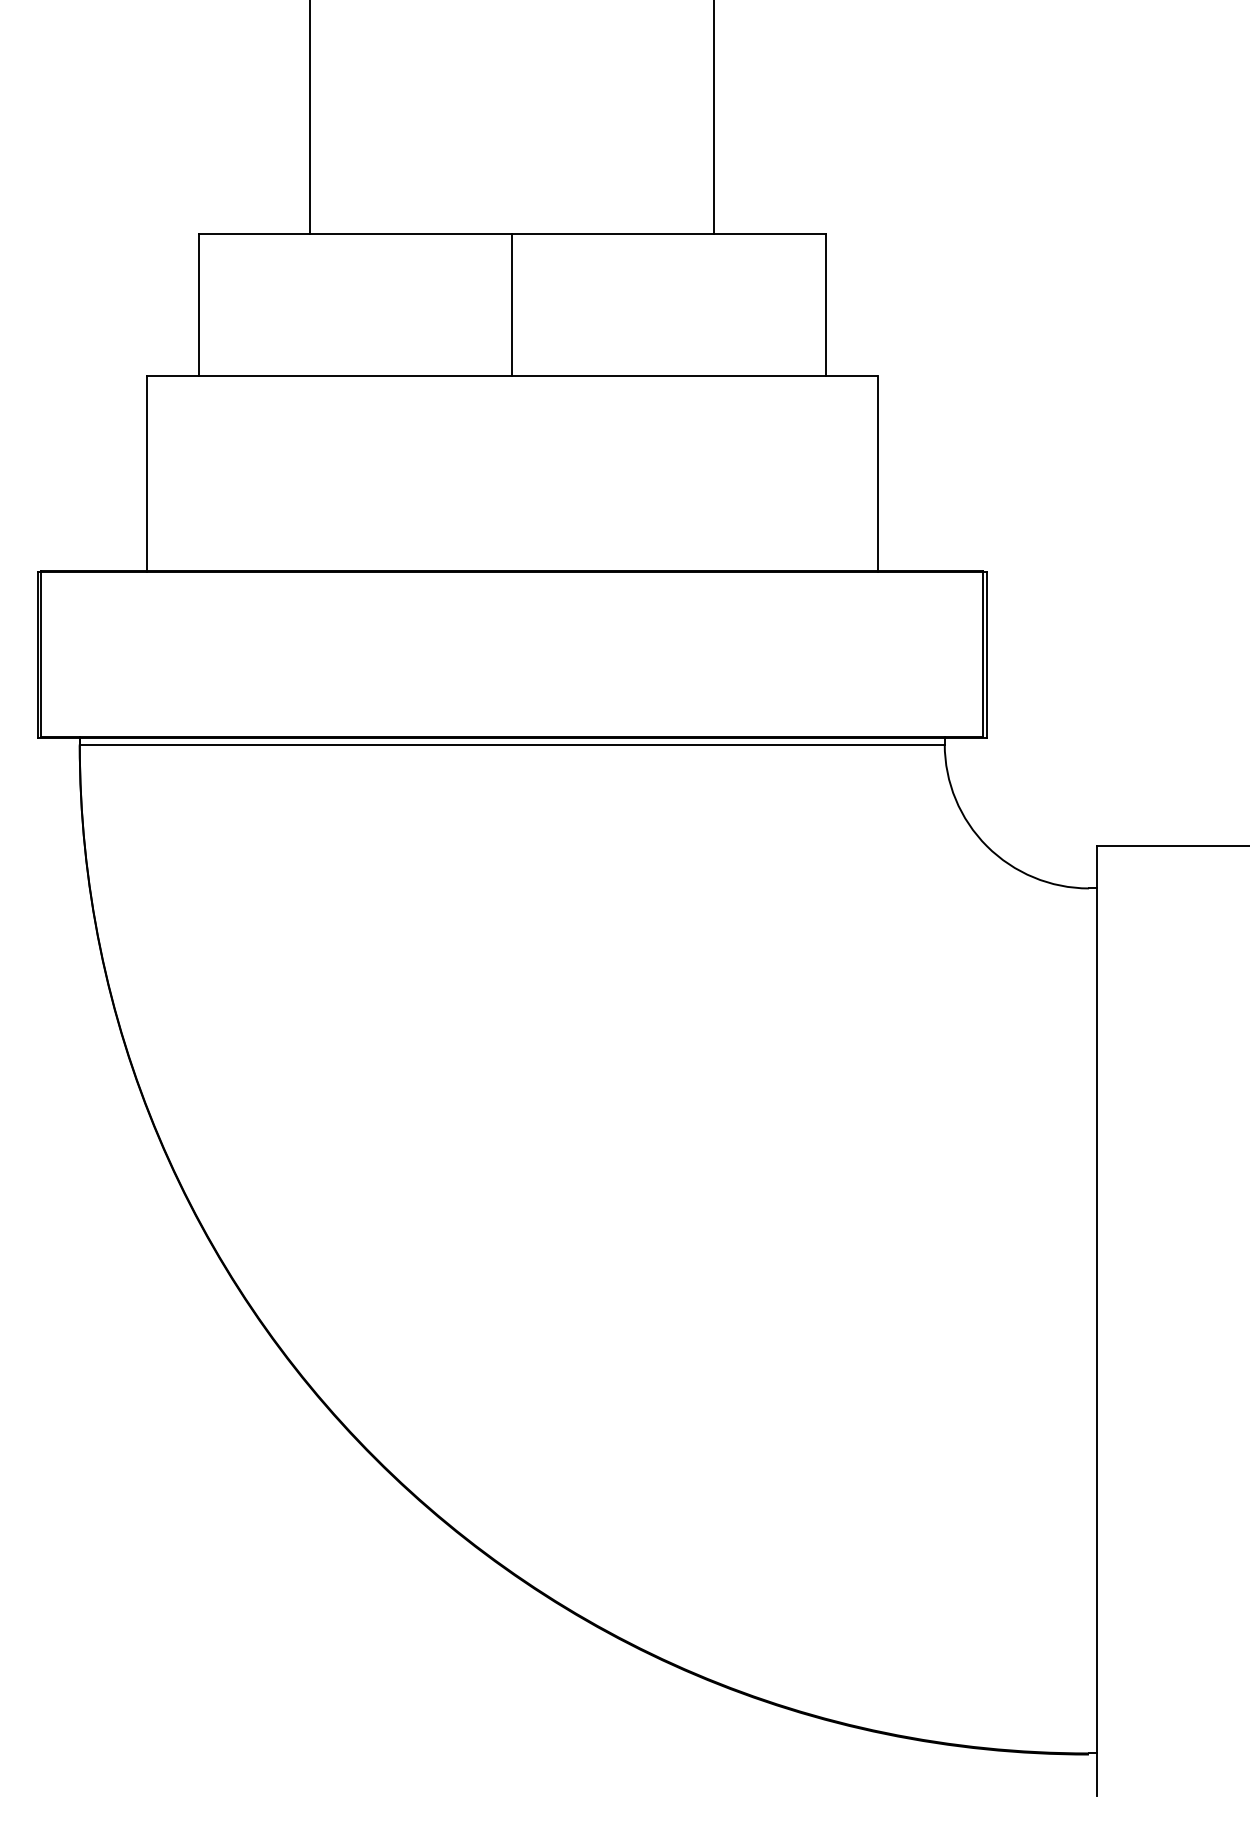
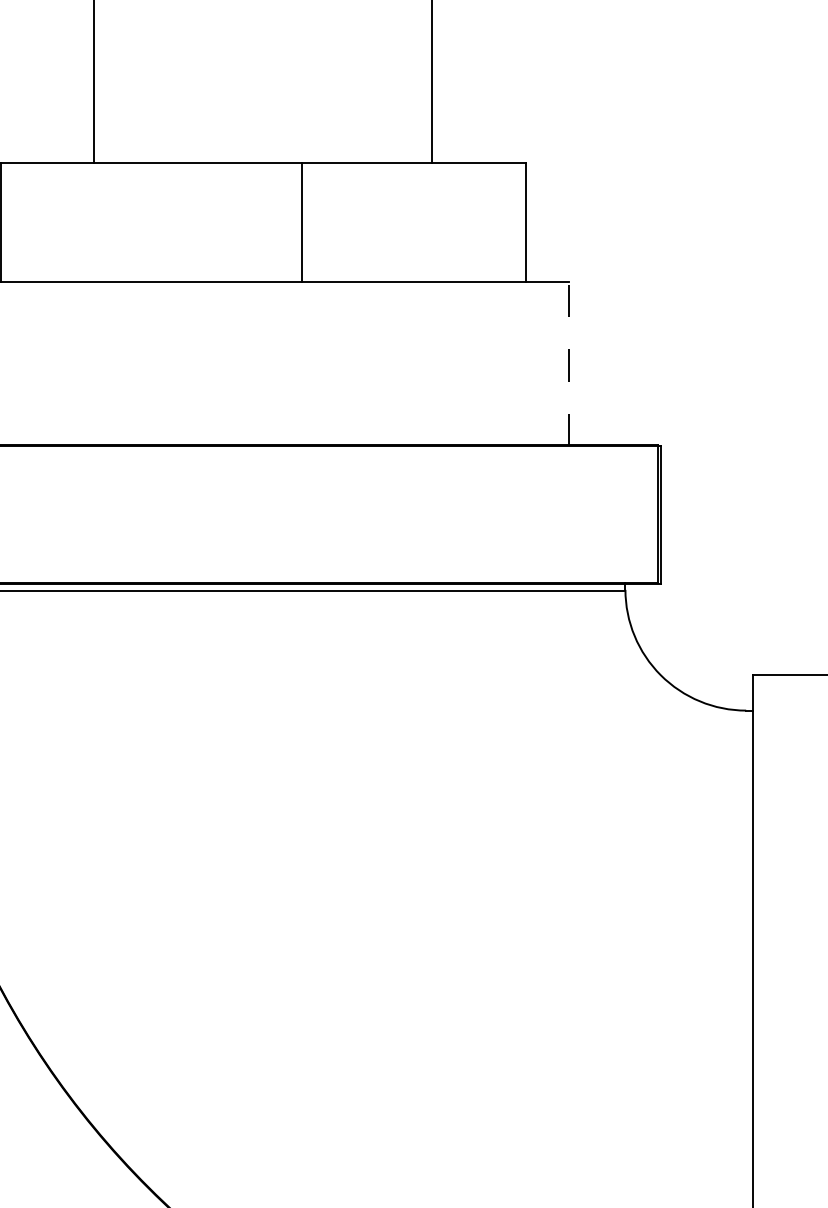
line: (512, 305) -> (302, 222), moved
line: (877, 473) -> (569, 363), solid -> dashed

